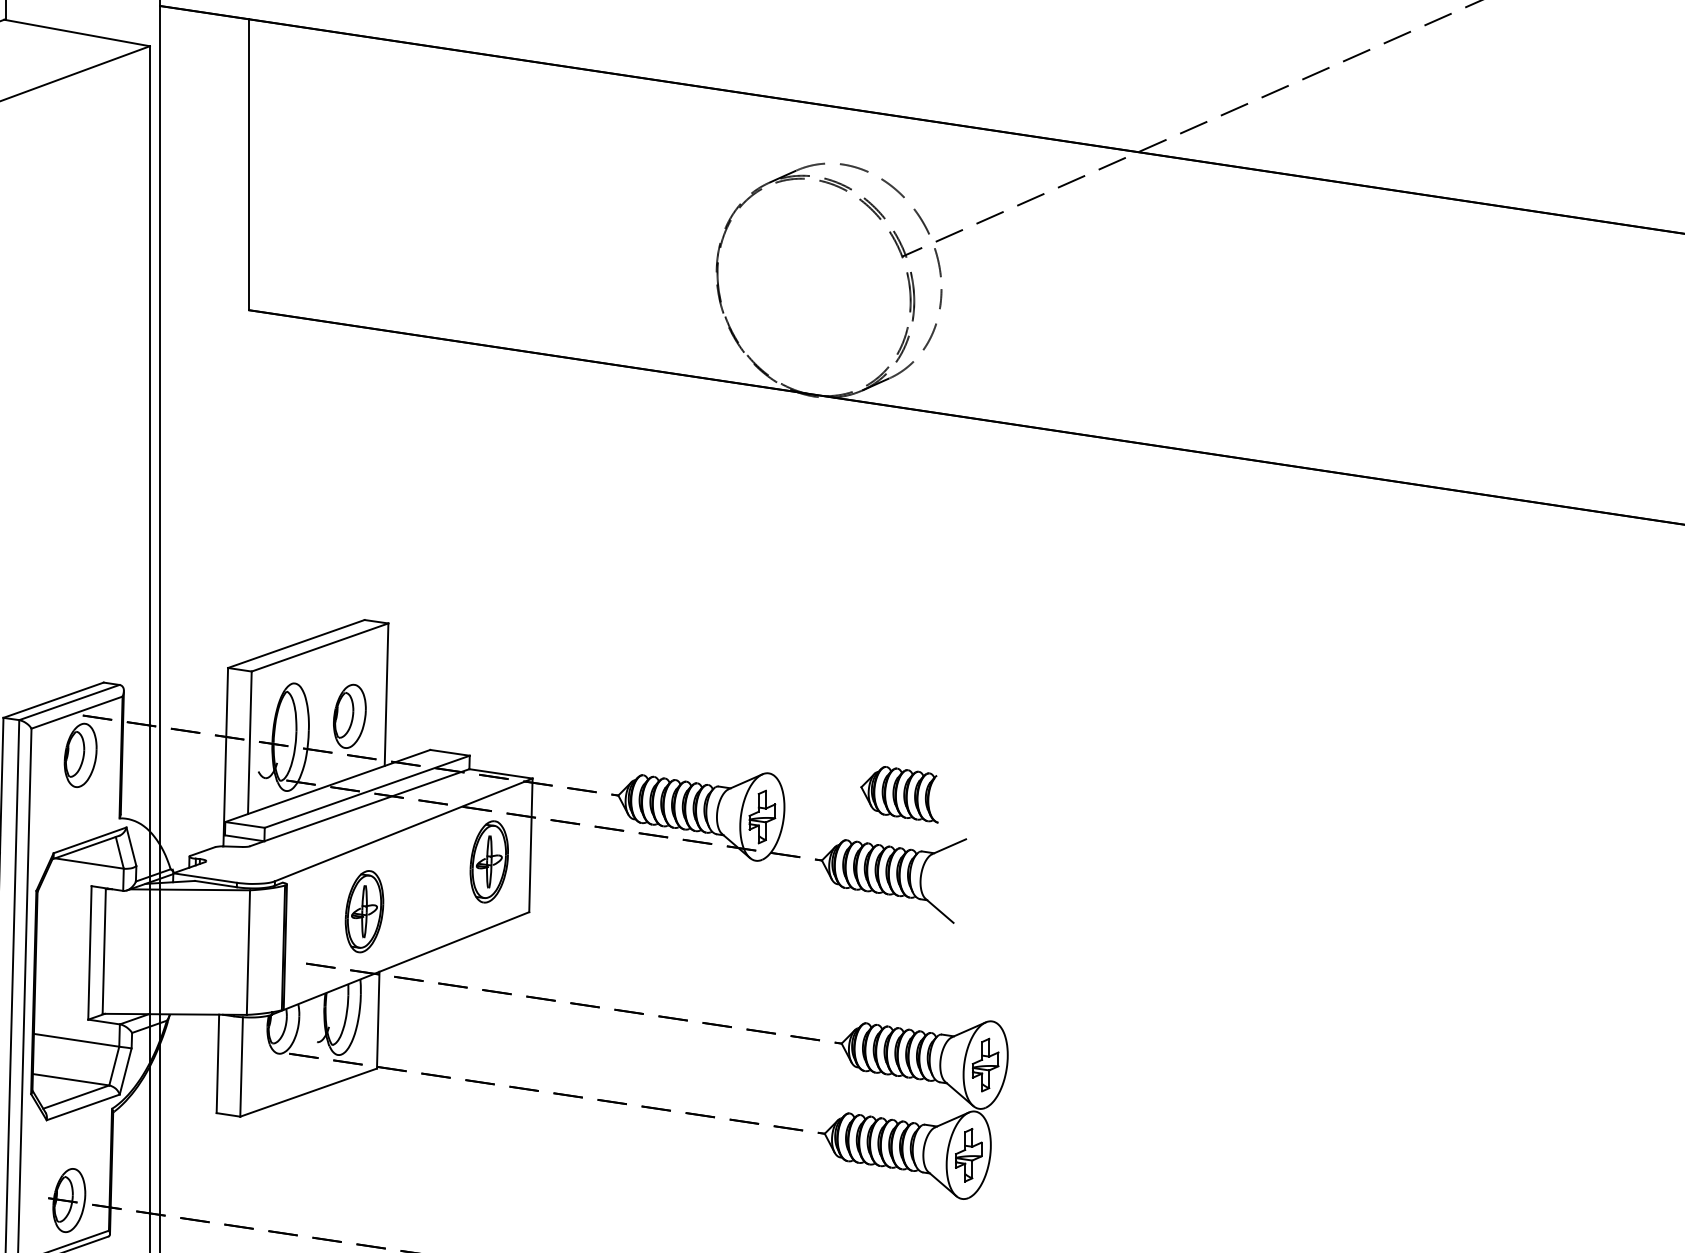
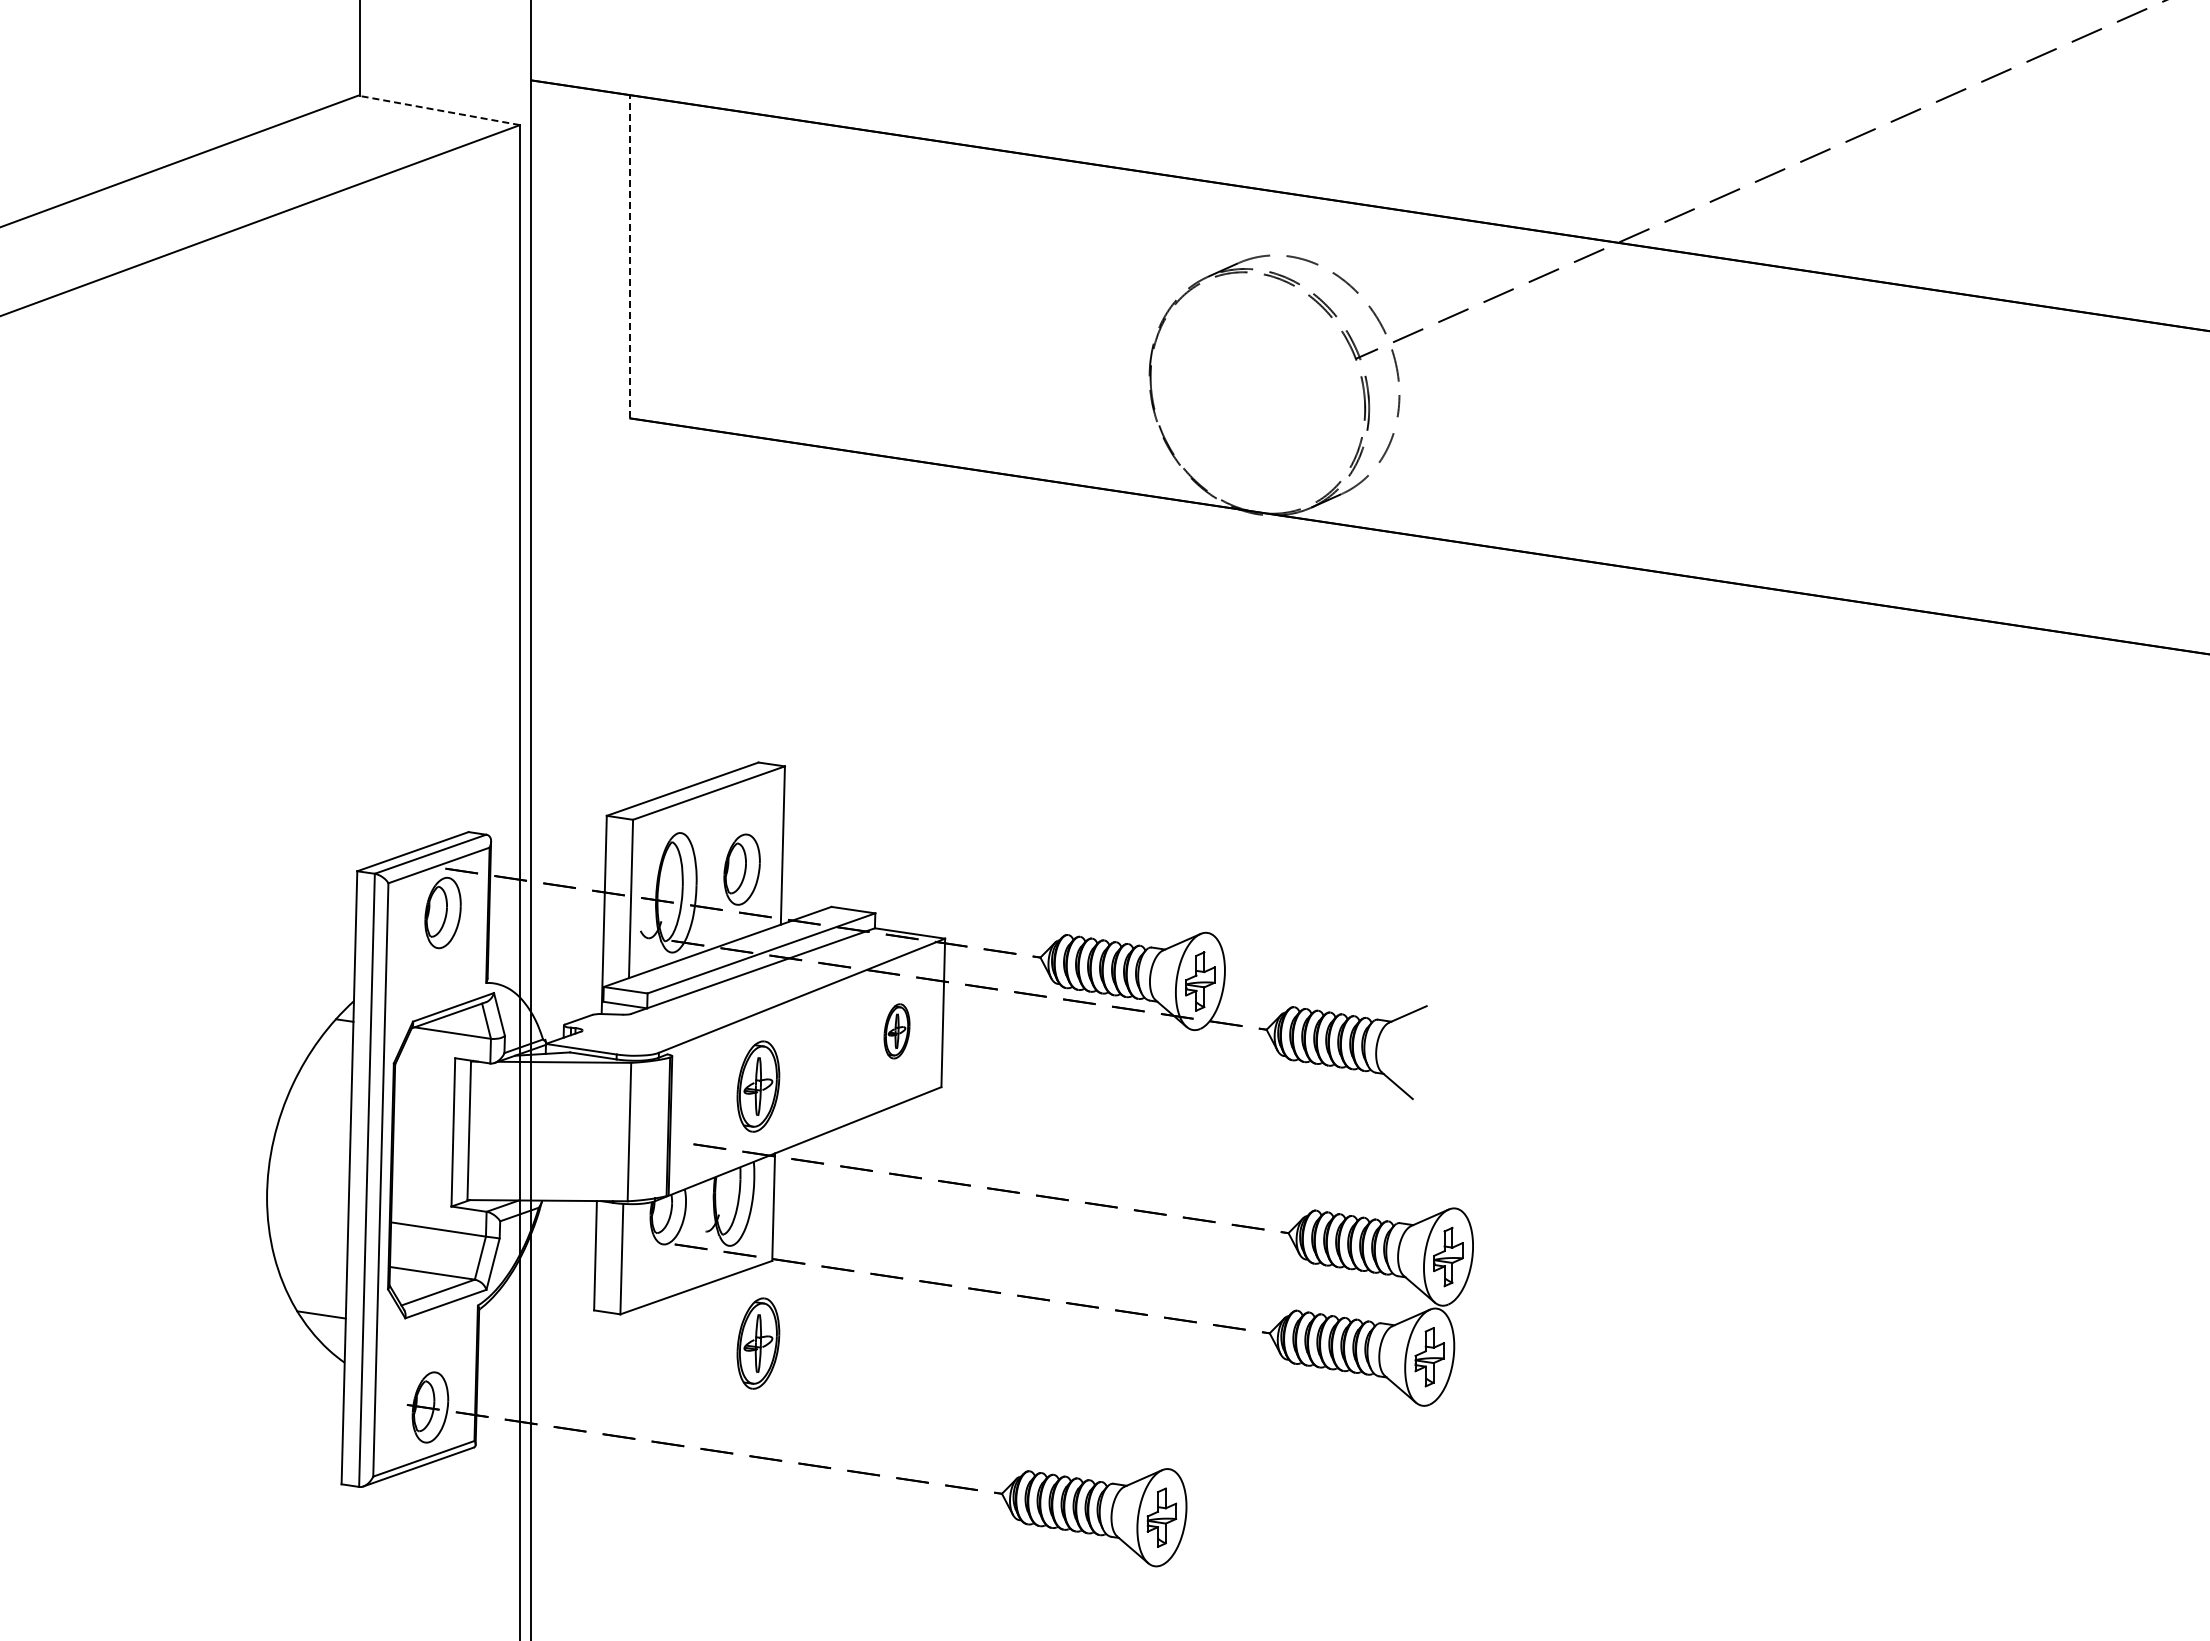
line: (76, 33) -> (438, 110), solid -> dashed
line: (249, 164) -> (630, 256), solid -> dashed
part: (899, 794) -> (1352, 956), removed
part: (488, 862) -> (896, 1031), size x0.6
part: (364, 1142) -> (758, 1343), added

